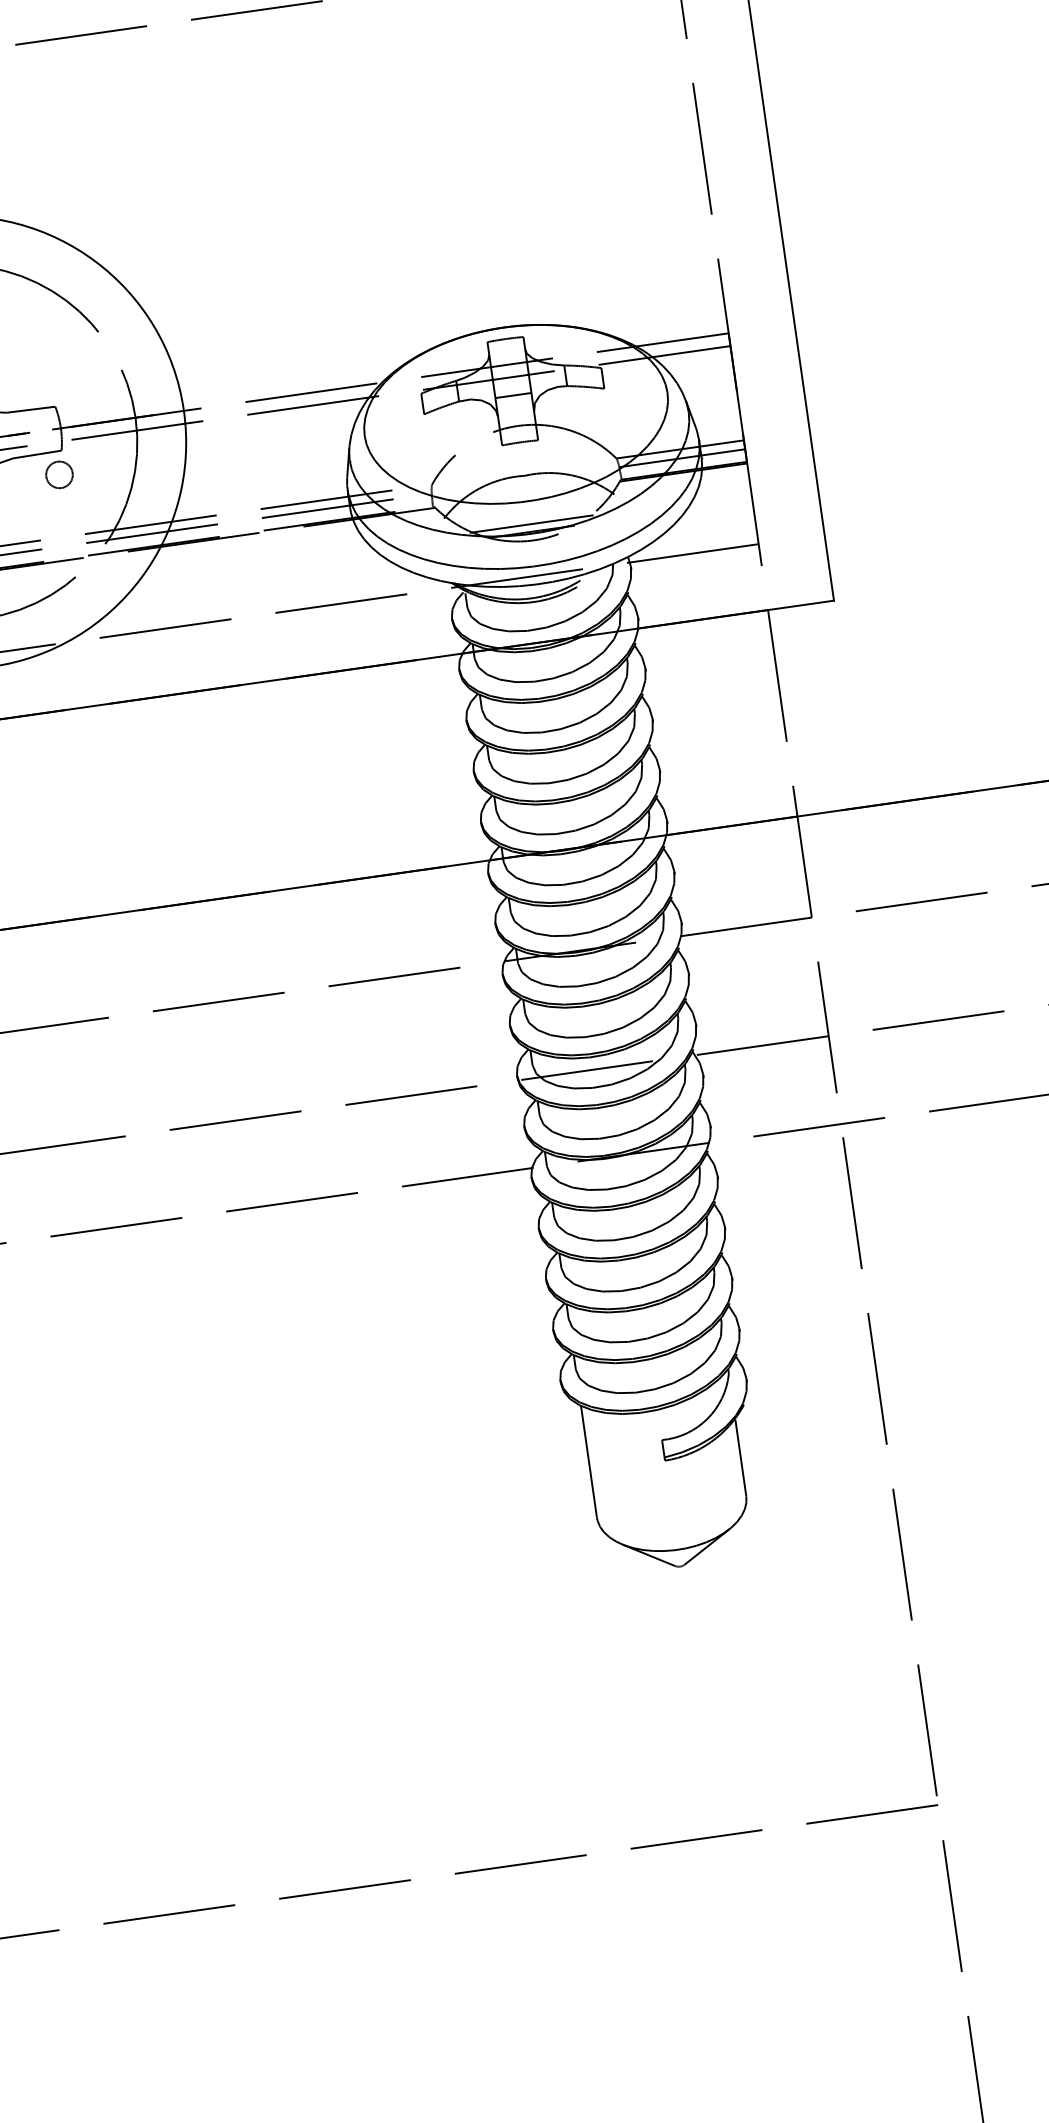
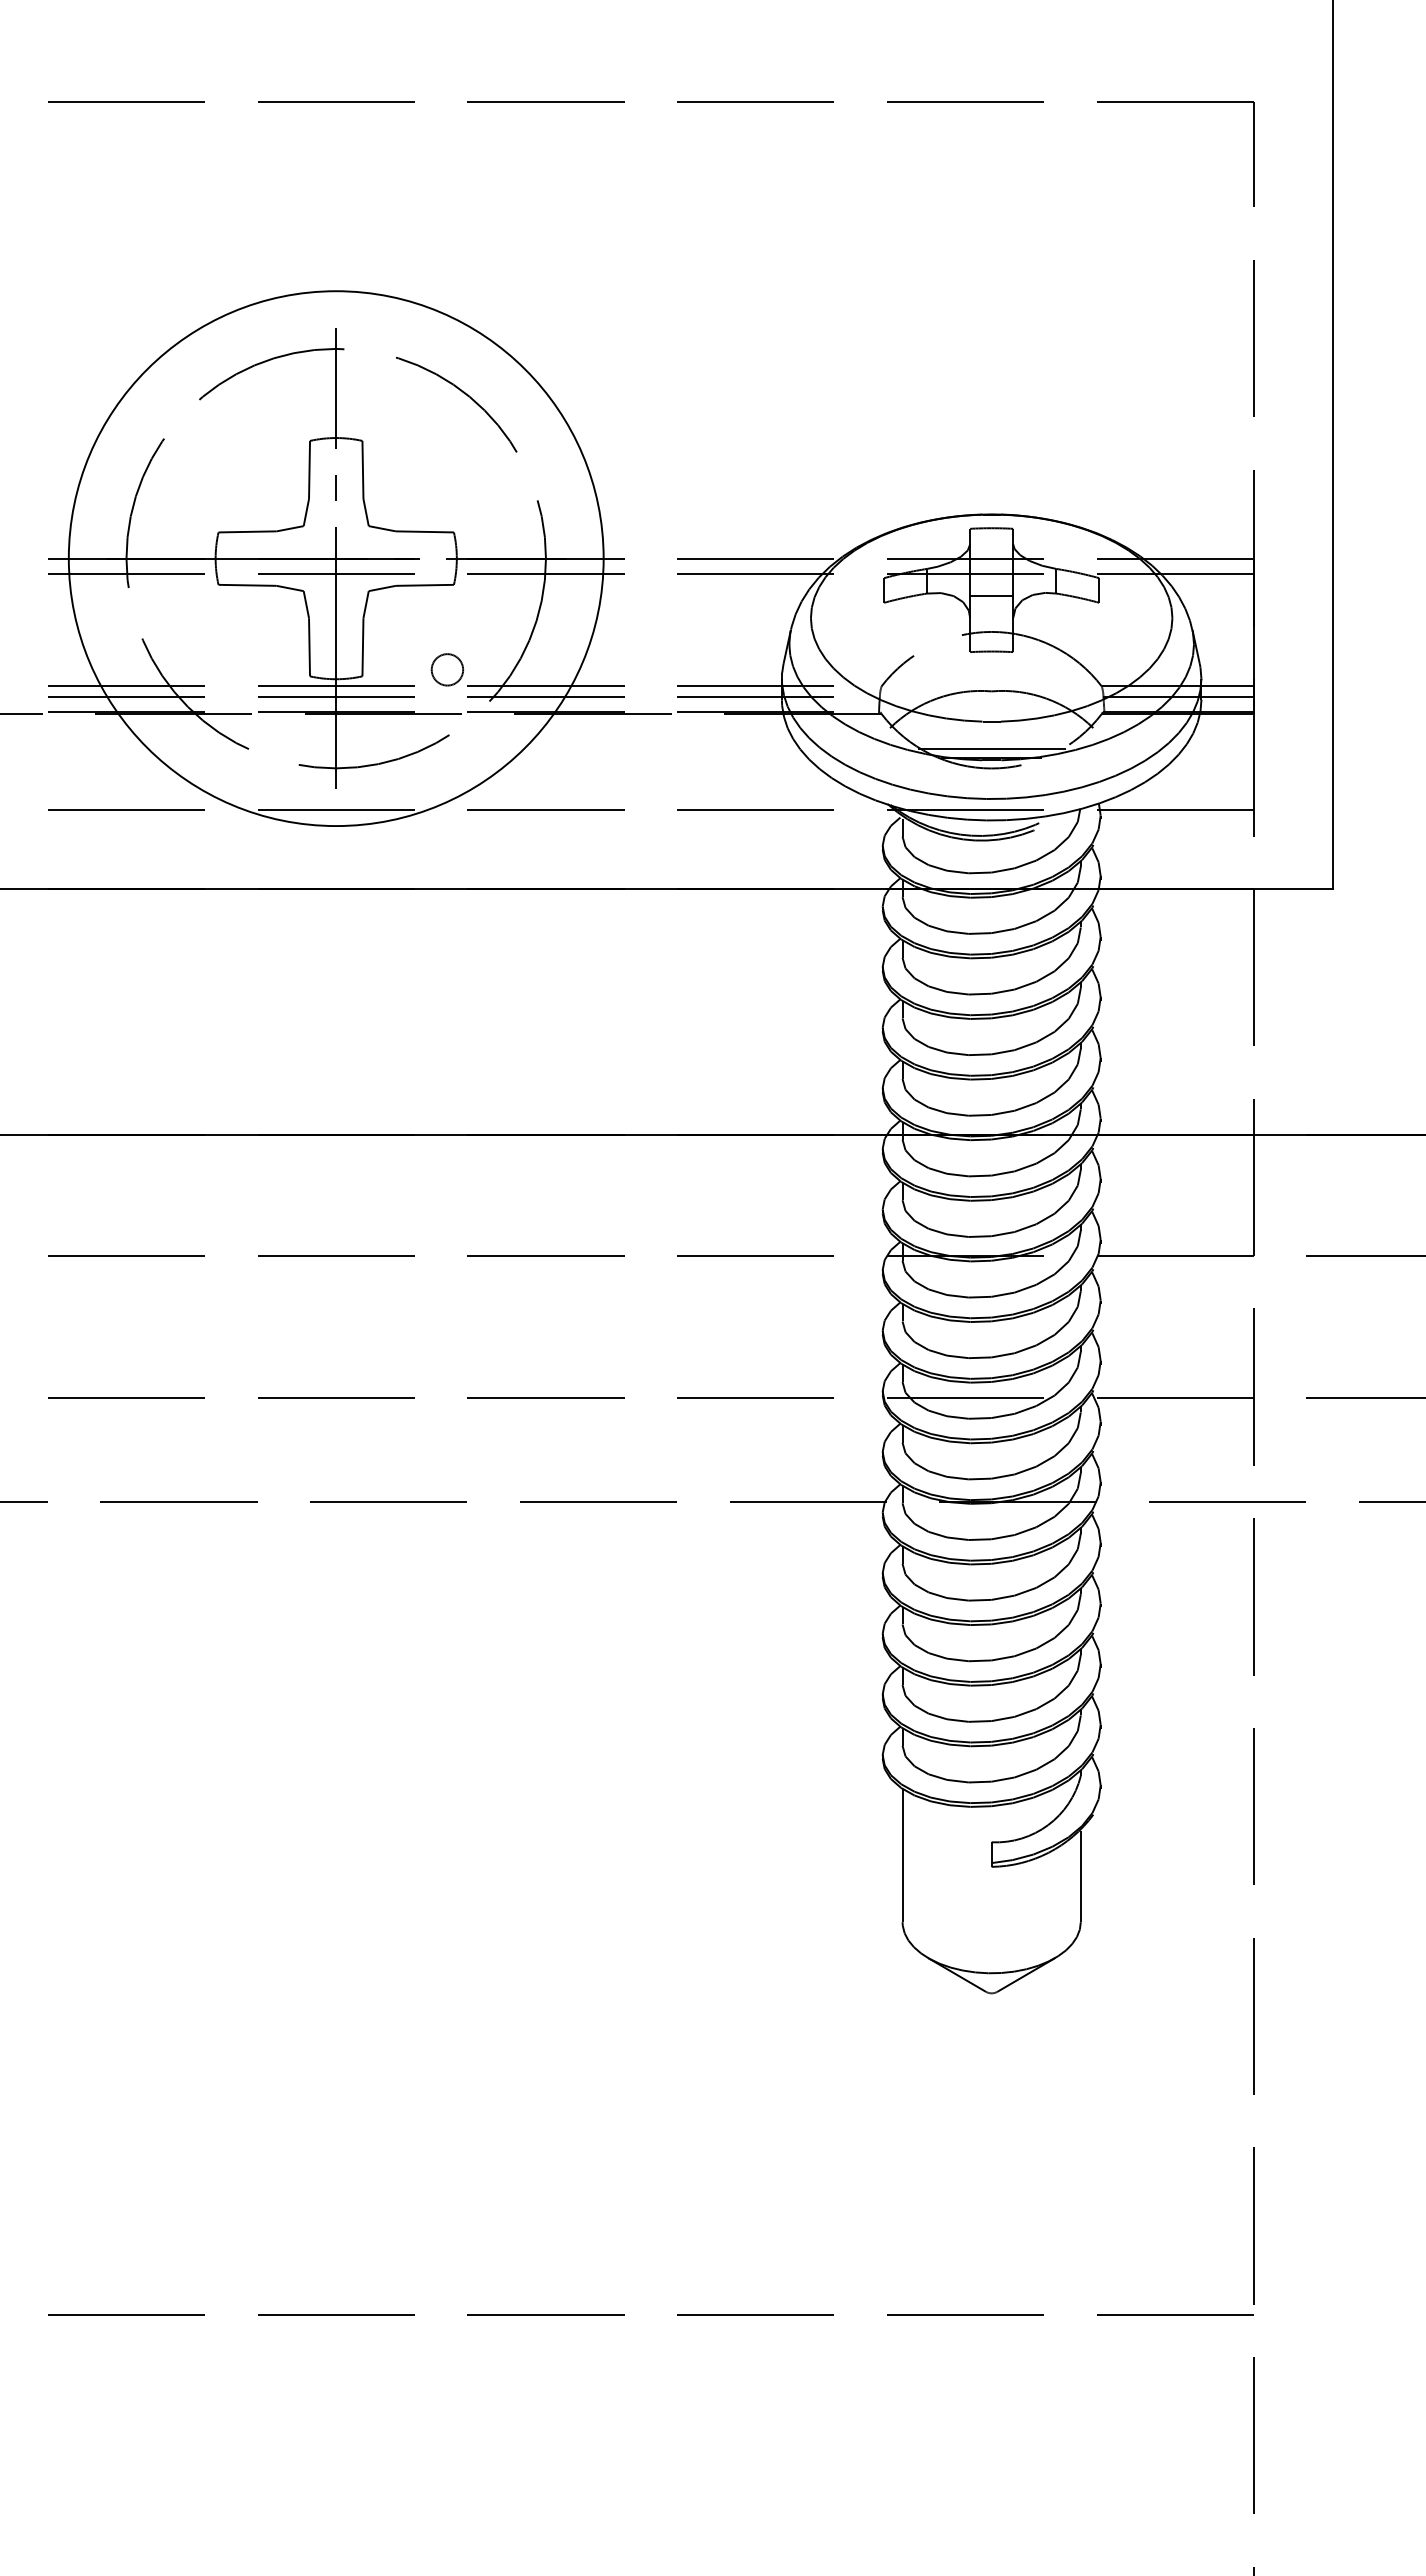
circle: (59, 474) -> (447, 669), moved

